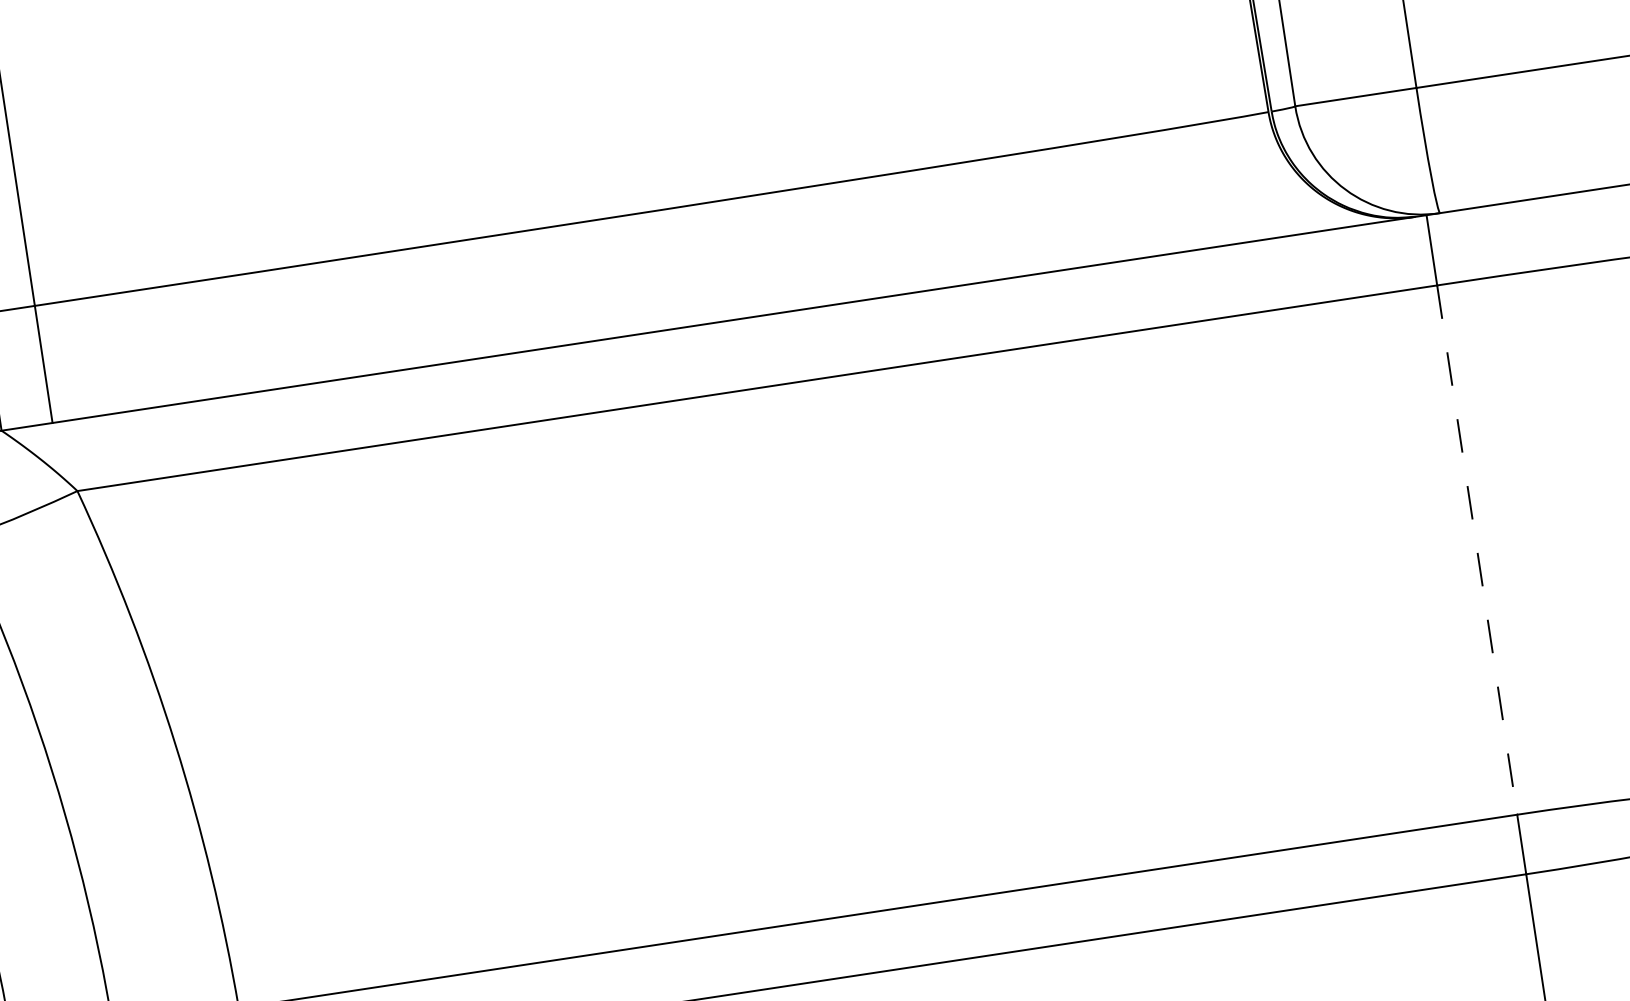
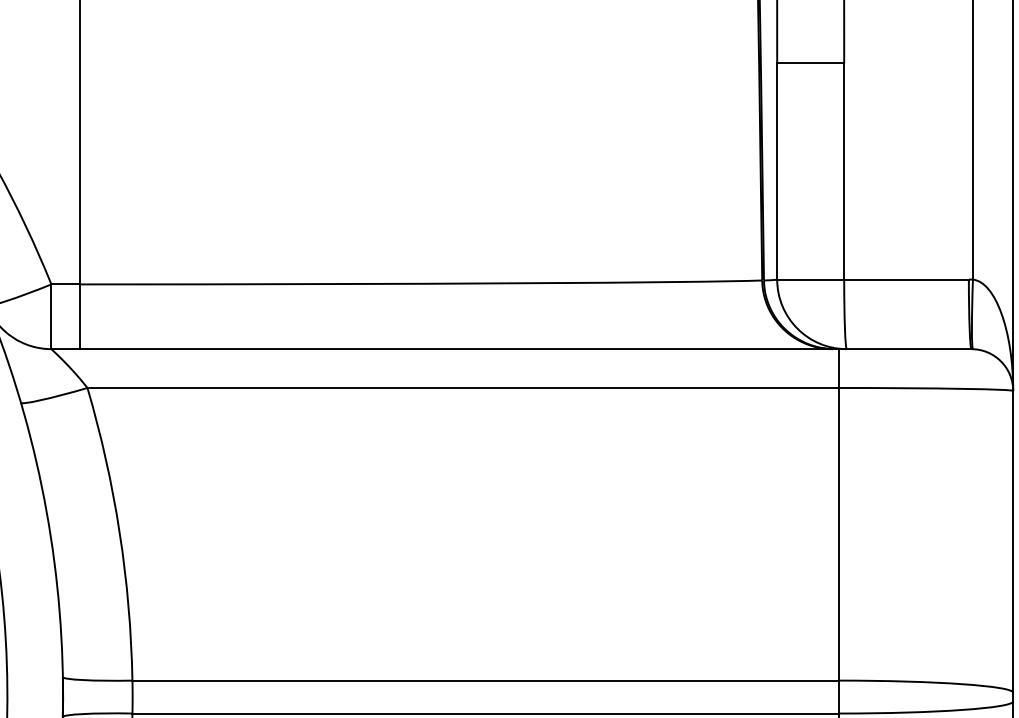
line: (1477, 550) -> (839, 534), dashed -> solid

